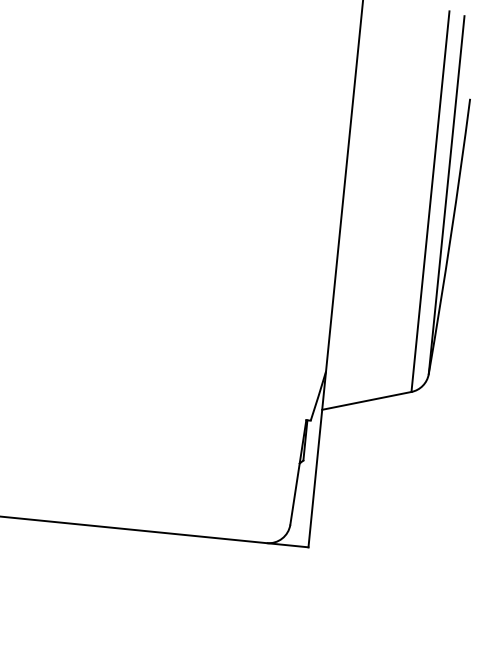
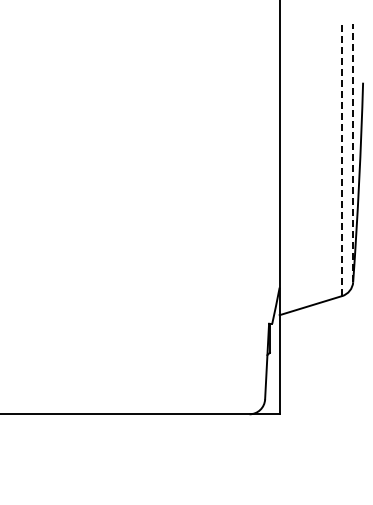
line: (447, 194) -> (353, 152), solid -> dashed
line: (431, 201) -> (342, 158), solid -> dashed

